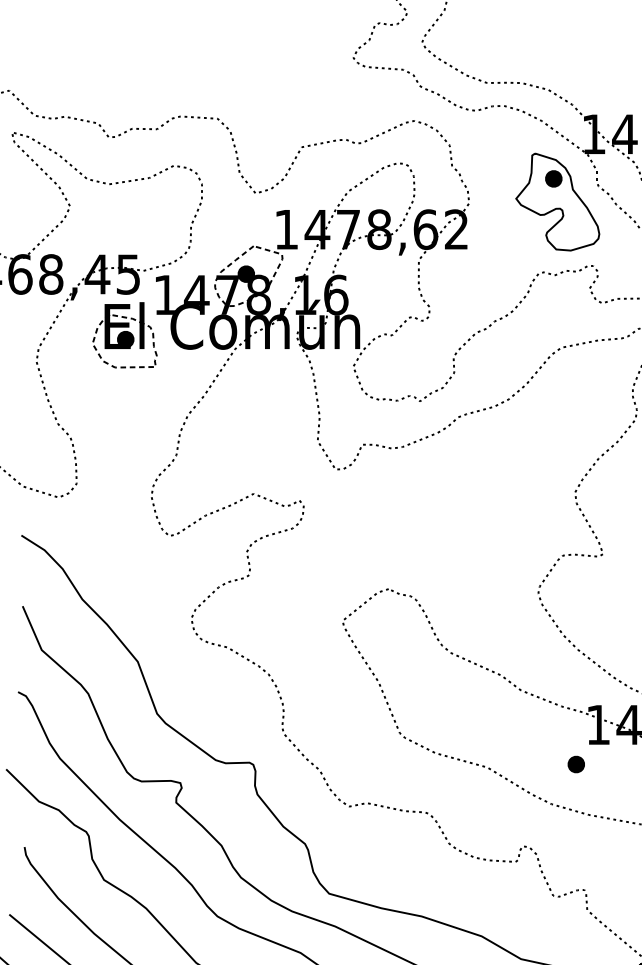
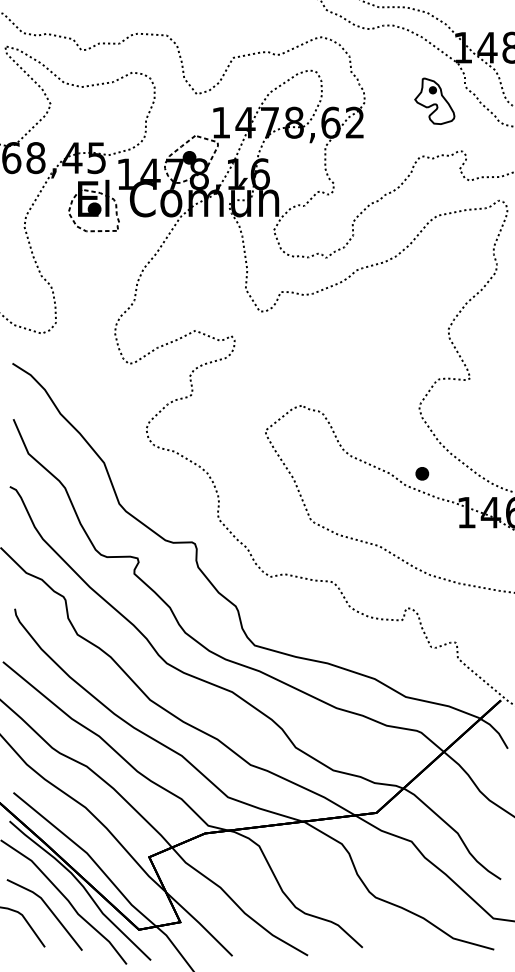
part: (557, 202) -> (434, 101), size x0.6
part: (576, 764) -> (422, 473), moved

